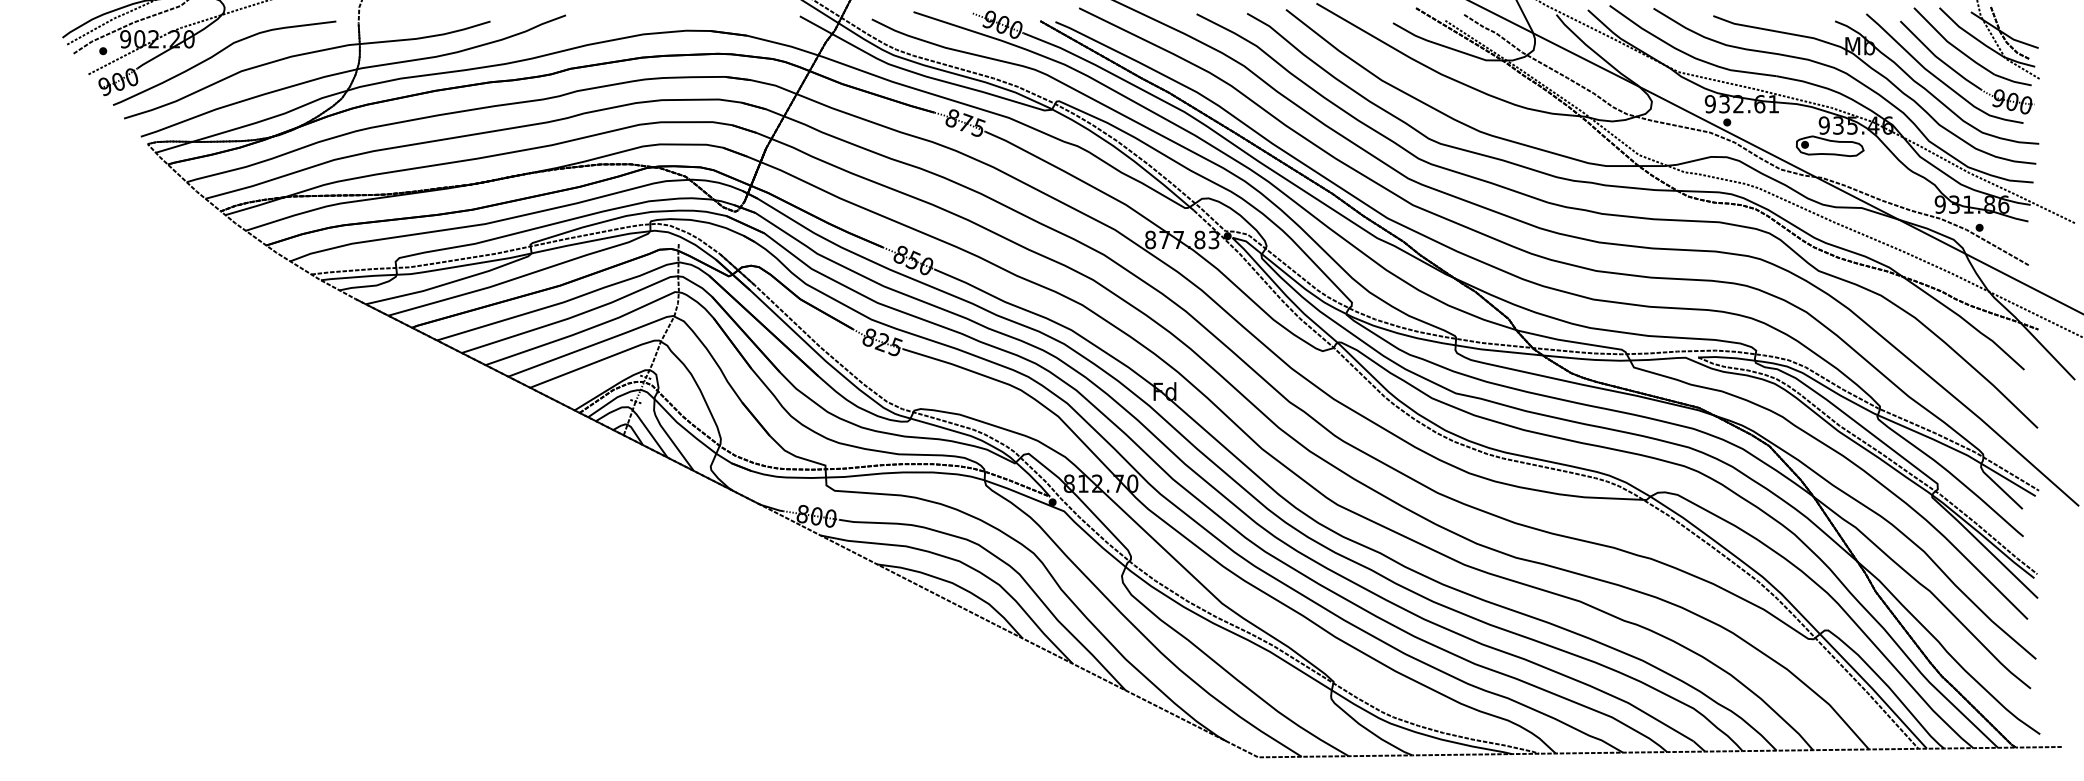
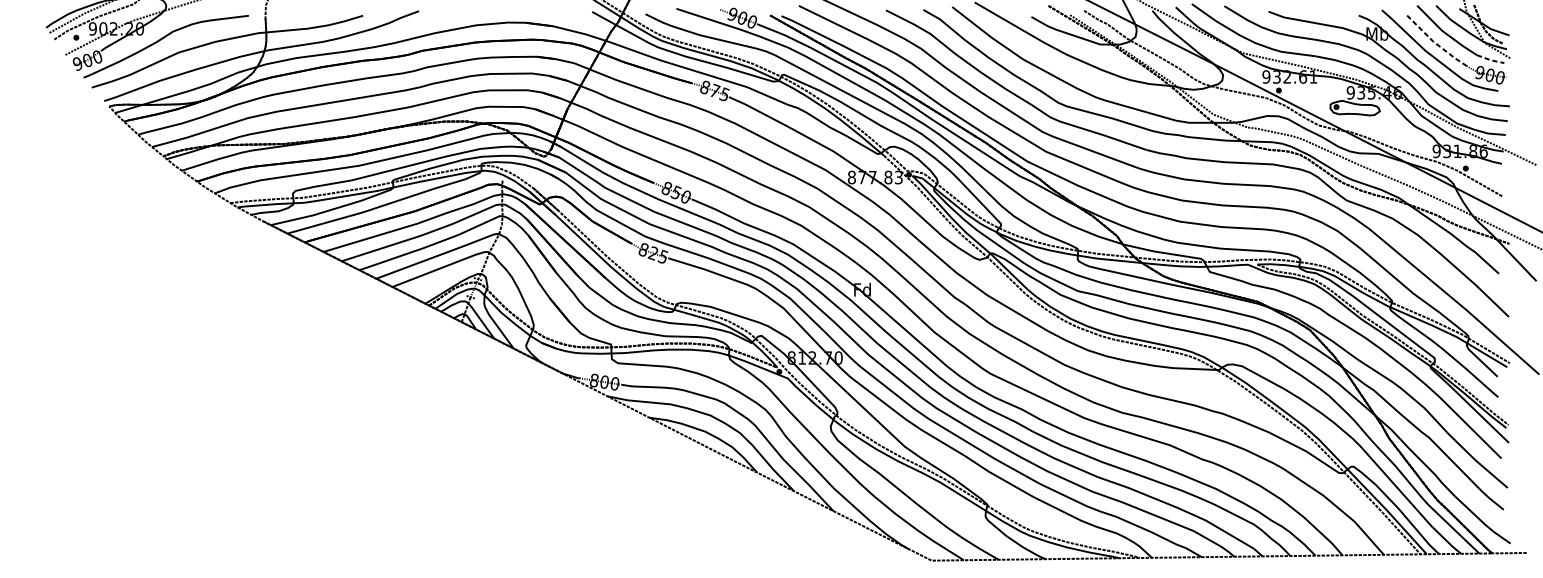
line: (1938, 58) -> (1435, 43), solid -> dashed
line: (2013, 81) -> (1490, 60), solid -> dashed

